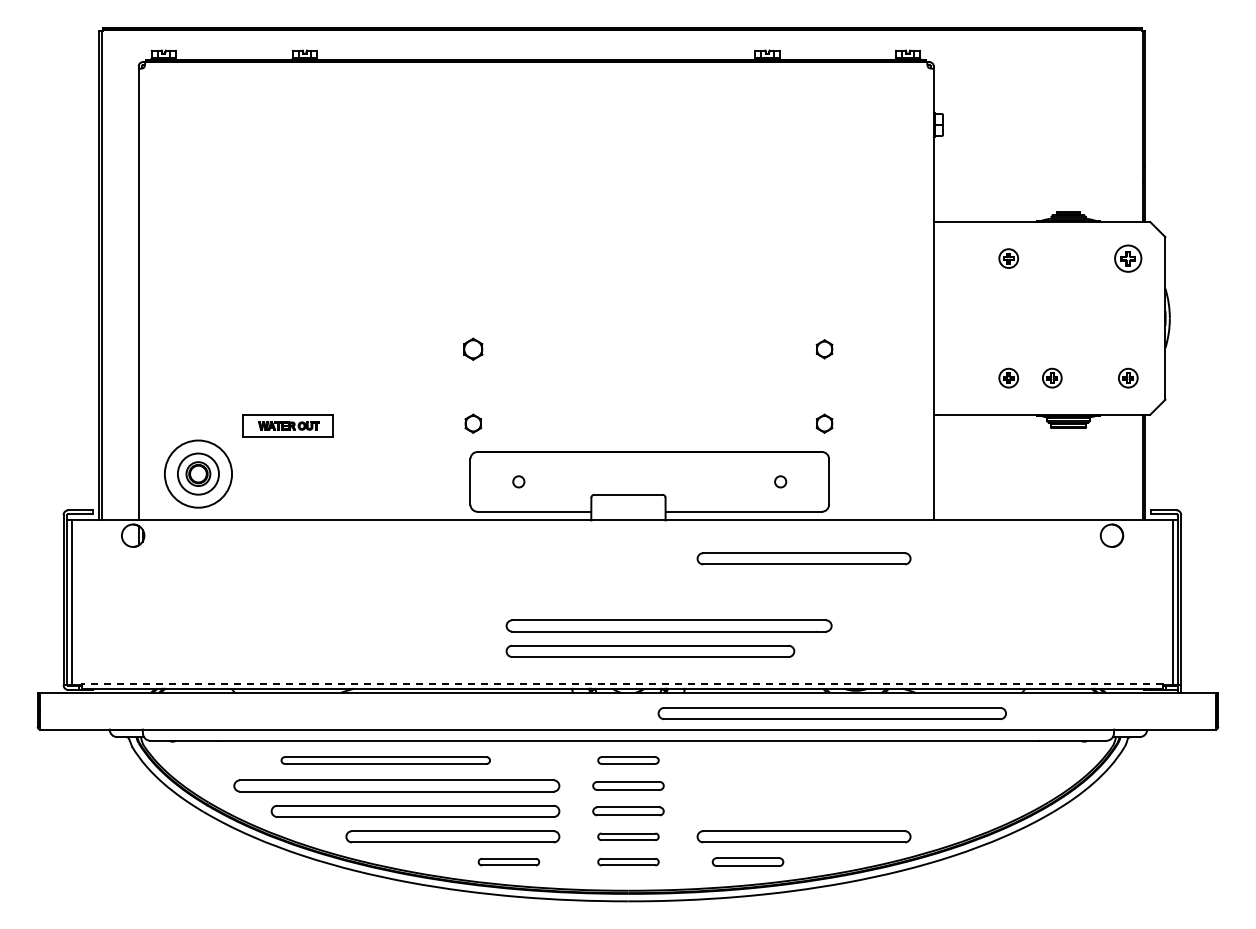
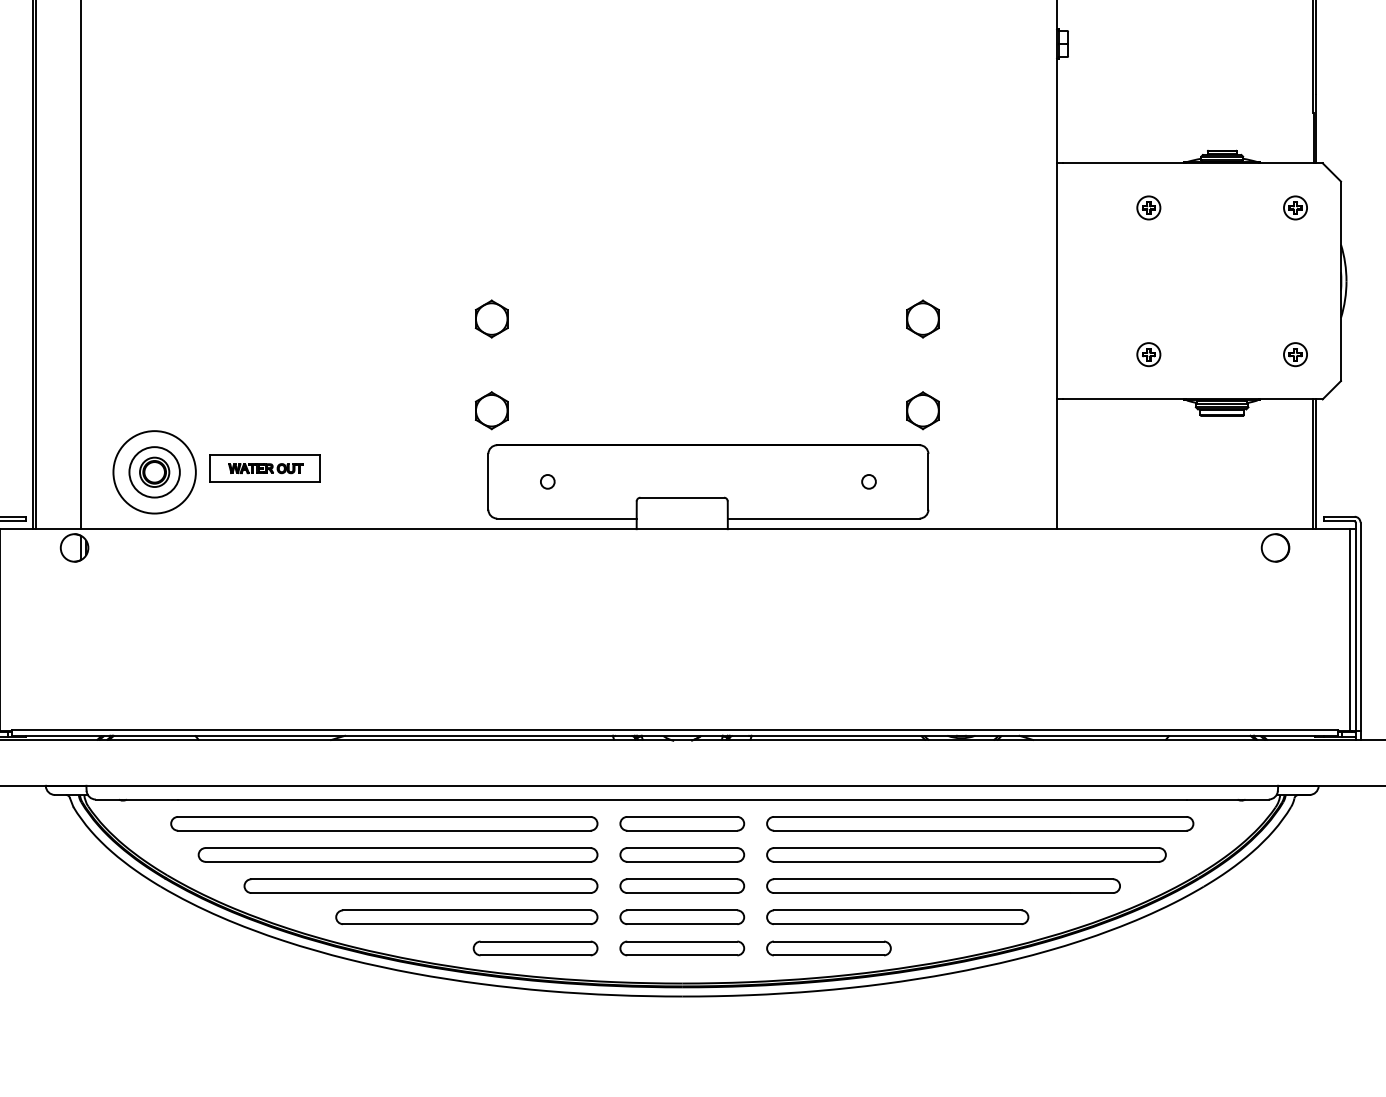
part: (1128, 258) -> (1295, 207), size x0.71
part: (473, 349) -> (492, 319), size x1.43
part: (824, 349) -> (922, 319), size x1.67
part: (1052, 377) -> (1202, 353), removed
part: (473, 423) -> (492, 410), size x1.67
part: (824, 423) -> (922, 410), size x1.67
part: (287, 425) -> (263, 467), moved
part: (803, 558) -> (897, 575), removed
part: (668, 638) -> (965, 870), moved
line: (621, 684) -> (673, 730), dashed -> solid
part: (831, 713) -> (979, 823), moved
part: (385, 760) -> (384, 823), size x1.67
part: (628, 760) -> (682, 823), size x1.67
part: (628, 785) -> (682, 854), size x1.43
part: (628, 811) -> (682, 886), size x1.43
part: (628, 836) -> (682, 916), size x1.67
part: (508, 861) -> (535, 947), size x1.67
part: (628, 861) -> (682, 947), size x1.67
part: (747, 861) -> (828, 947), size x1.43

